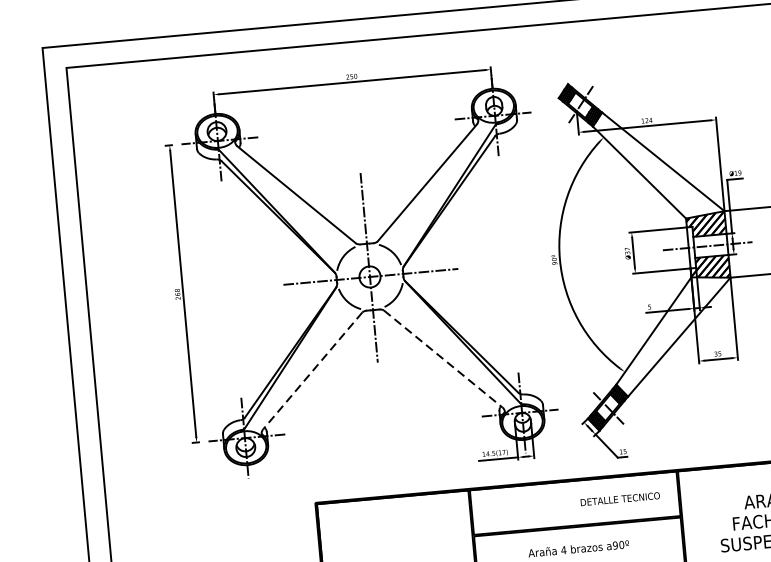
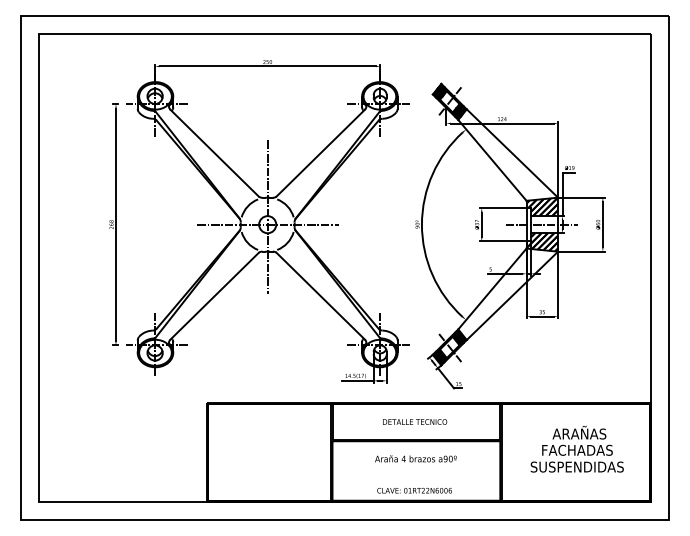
line: (444, 359) -> (321, 296), dashed -> solid
line: (312, 371) -> (214, 296), dashed -> solid
text: (620, 498) -> (415, 421), moved

